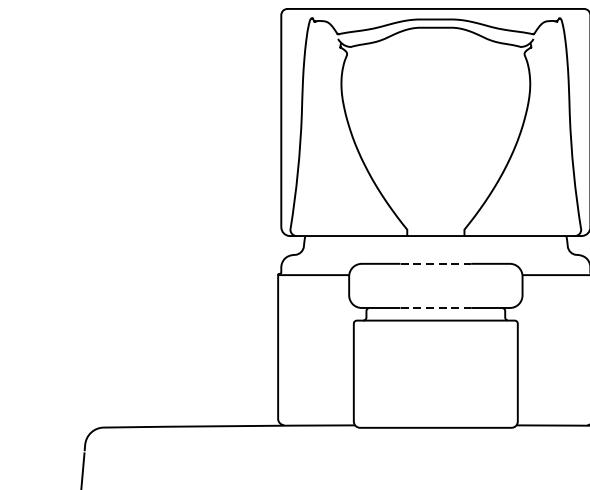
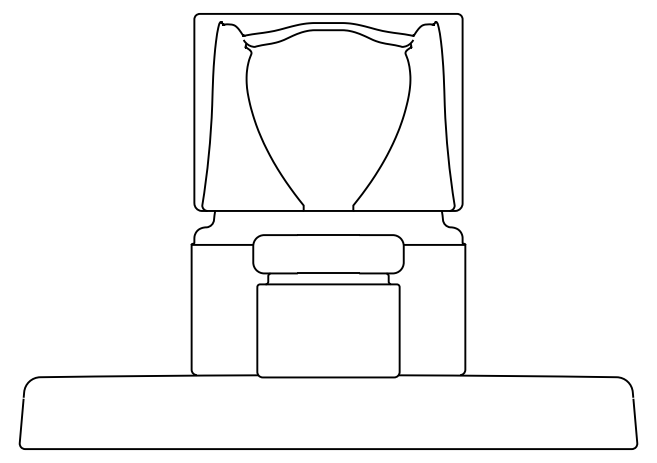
line: (435, 264) -> (328, 235), dashed -> solid
line: (435, 308) -> (328, 273), dashed -> solid

